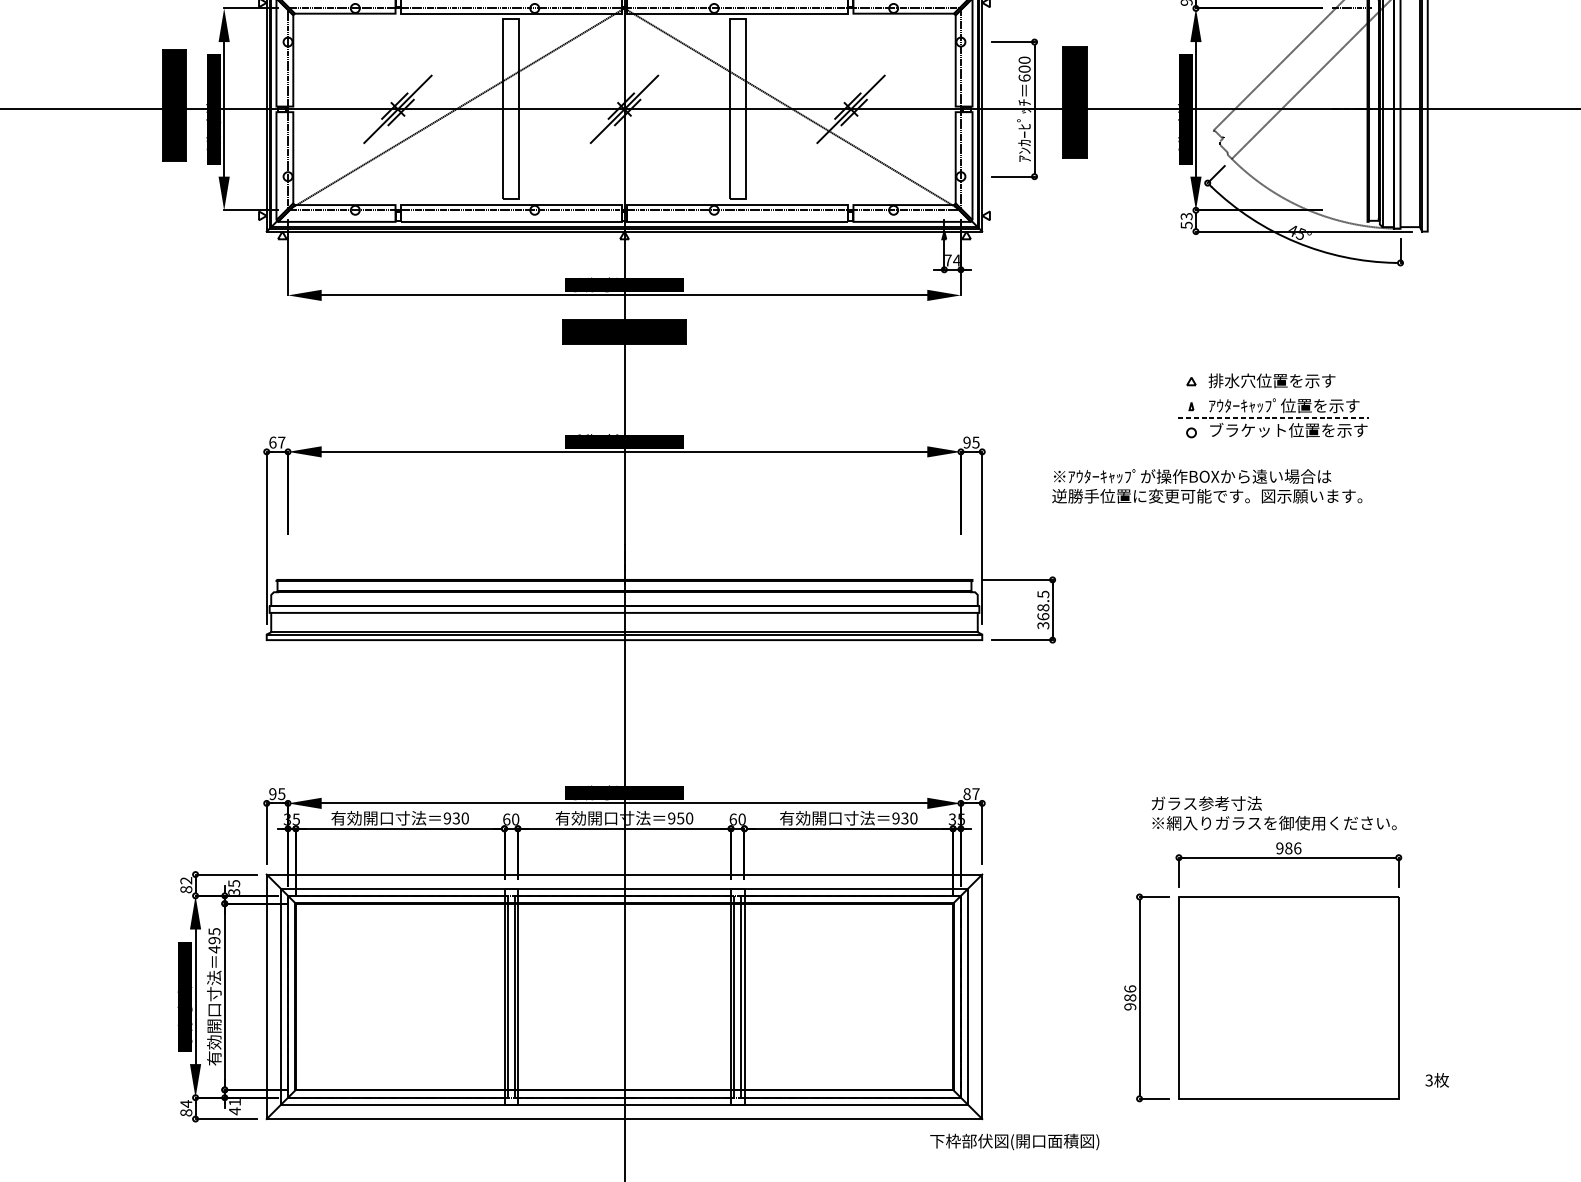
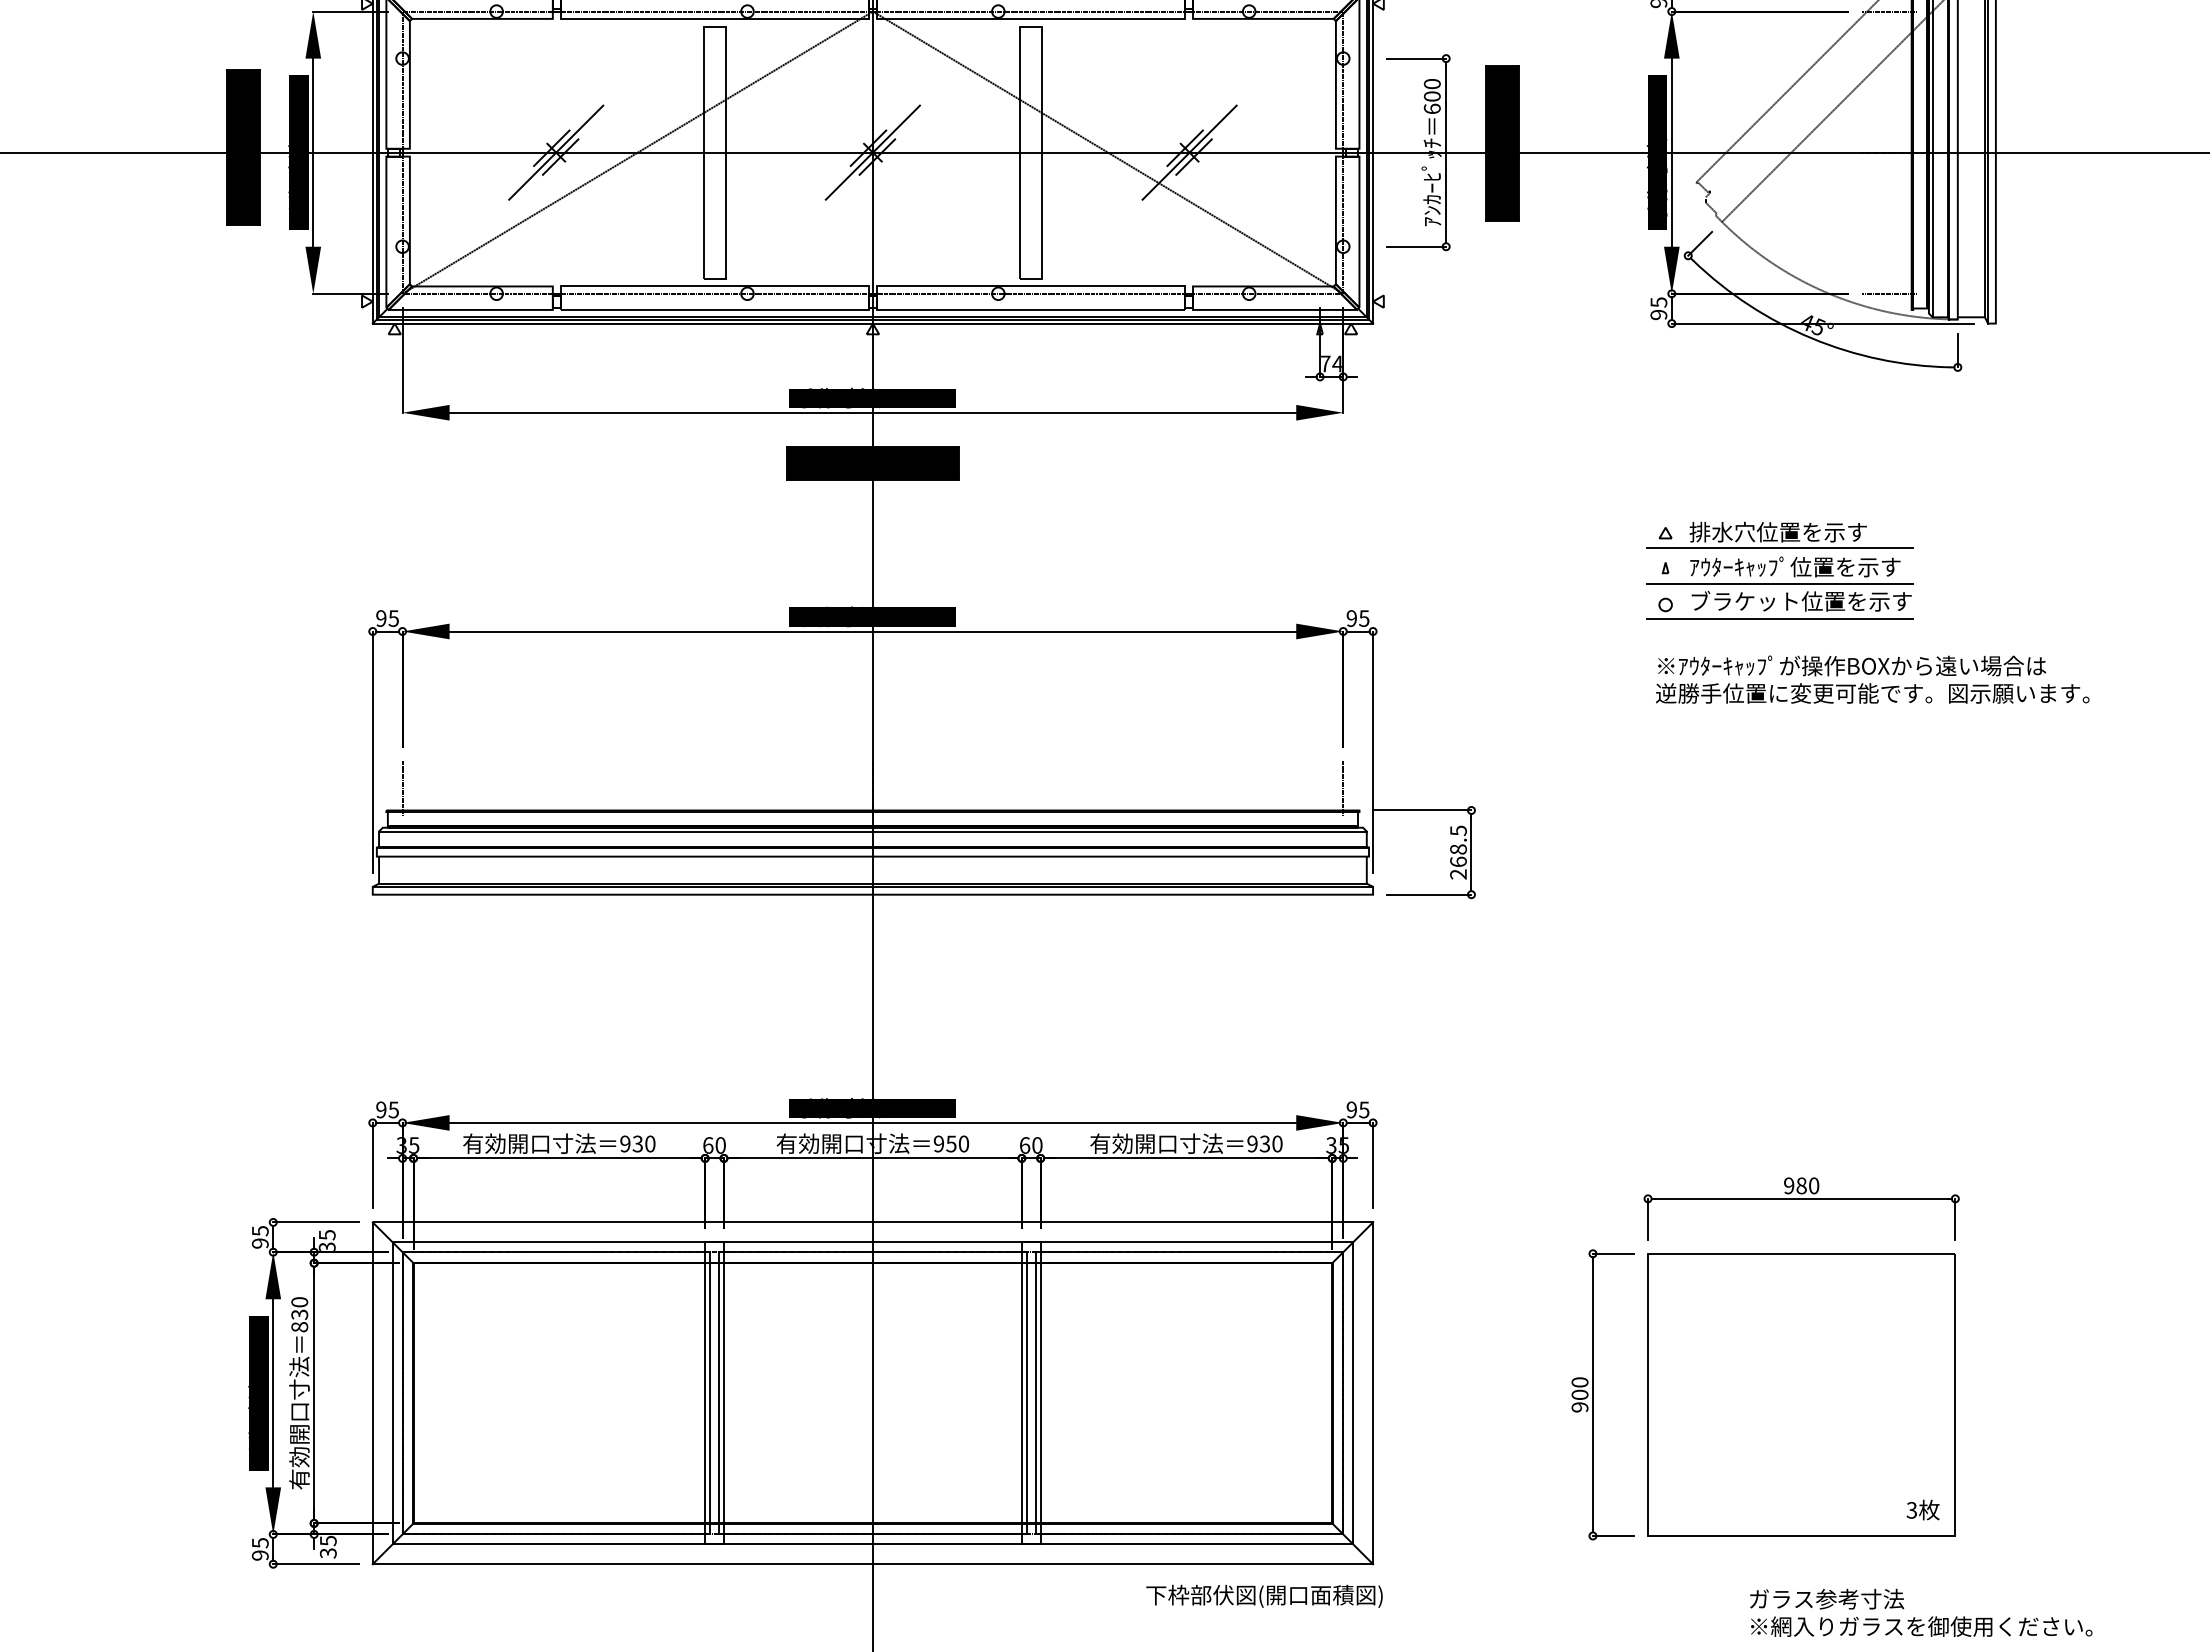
line: (1351, 210) -> (1889, 293), added
text: (1186, 220) -> (1658, 308), 53 -> 95
line: (1272, 391) -> (1779, 547), added
line: (1273, 418) -> (1780, 584), dashed -> solid
text: (277, 442) -> (387, 618), 67 -> 95
line: (1272, 443) -> (1779, 619), added
text: (1207, 486) -> (1872, 679), moved
line: (288, 564) -> (402, 788), added
line: (961, 564) -> (1343, 788), added
line: (624, 594) -> (872, 831), added
text: (1043, 625) -> (1458, 874), 368.5 -> 268.5
text: (971, 793) -> (1357, 1109), 87 -> 95
text: (1274, 813) -> (1921, 1612), moved
text: (1298, 848) -> (1814, 1185), 986 -> 980
text: (185, 885) -> (259, 1237), 82 -> 95
text: (214, 940) -> (299, 1314), 495 -> 830
text: (1129, 993) -> (1579, 1388), 986 -> 900
text: (1436, 1079) -> (1922, 1509), moved
text: (186, 1107) -> (260, 1548), 84 -> 95
text: (234, 1107) -> (327, 1547), 41 -> 35
text: (1014, 1141) -> (1264, 1595), moved

